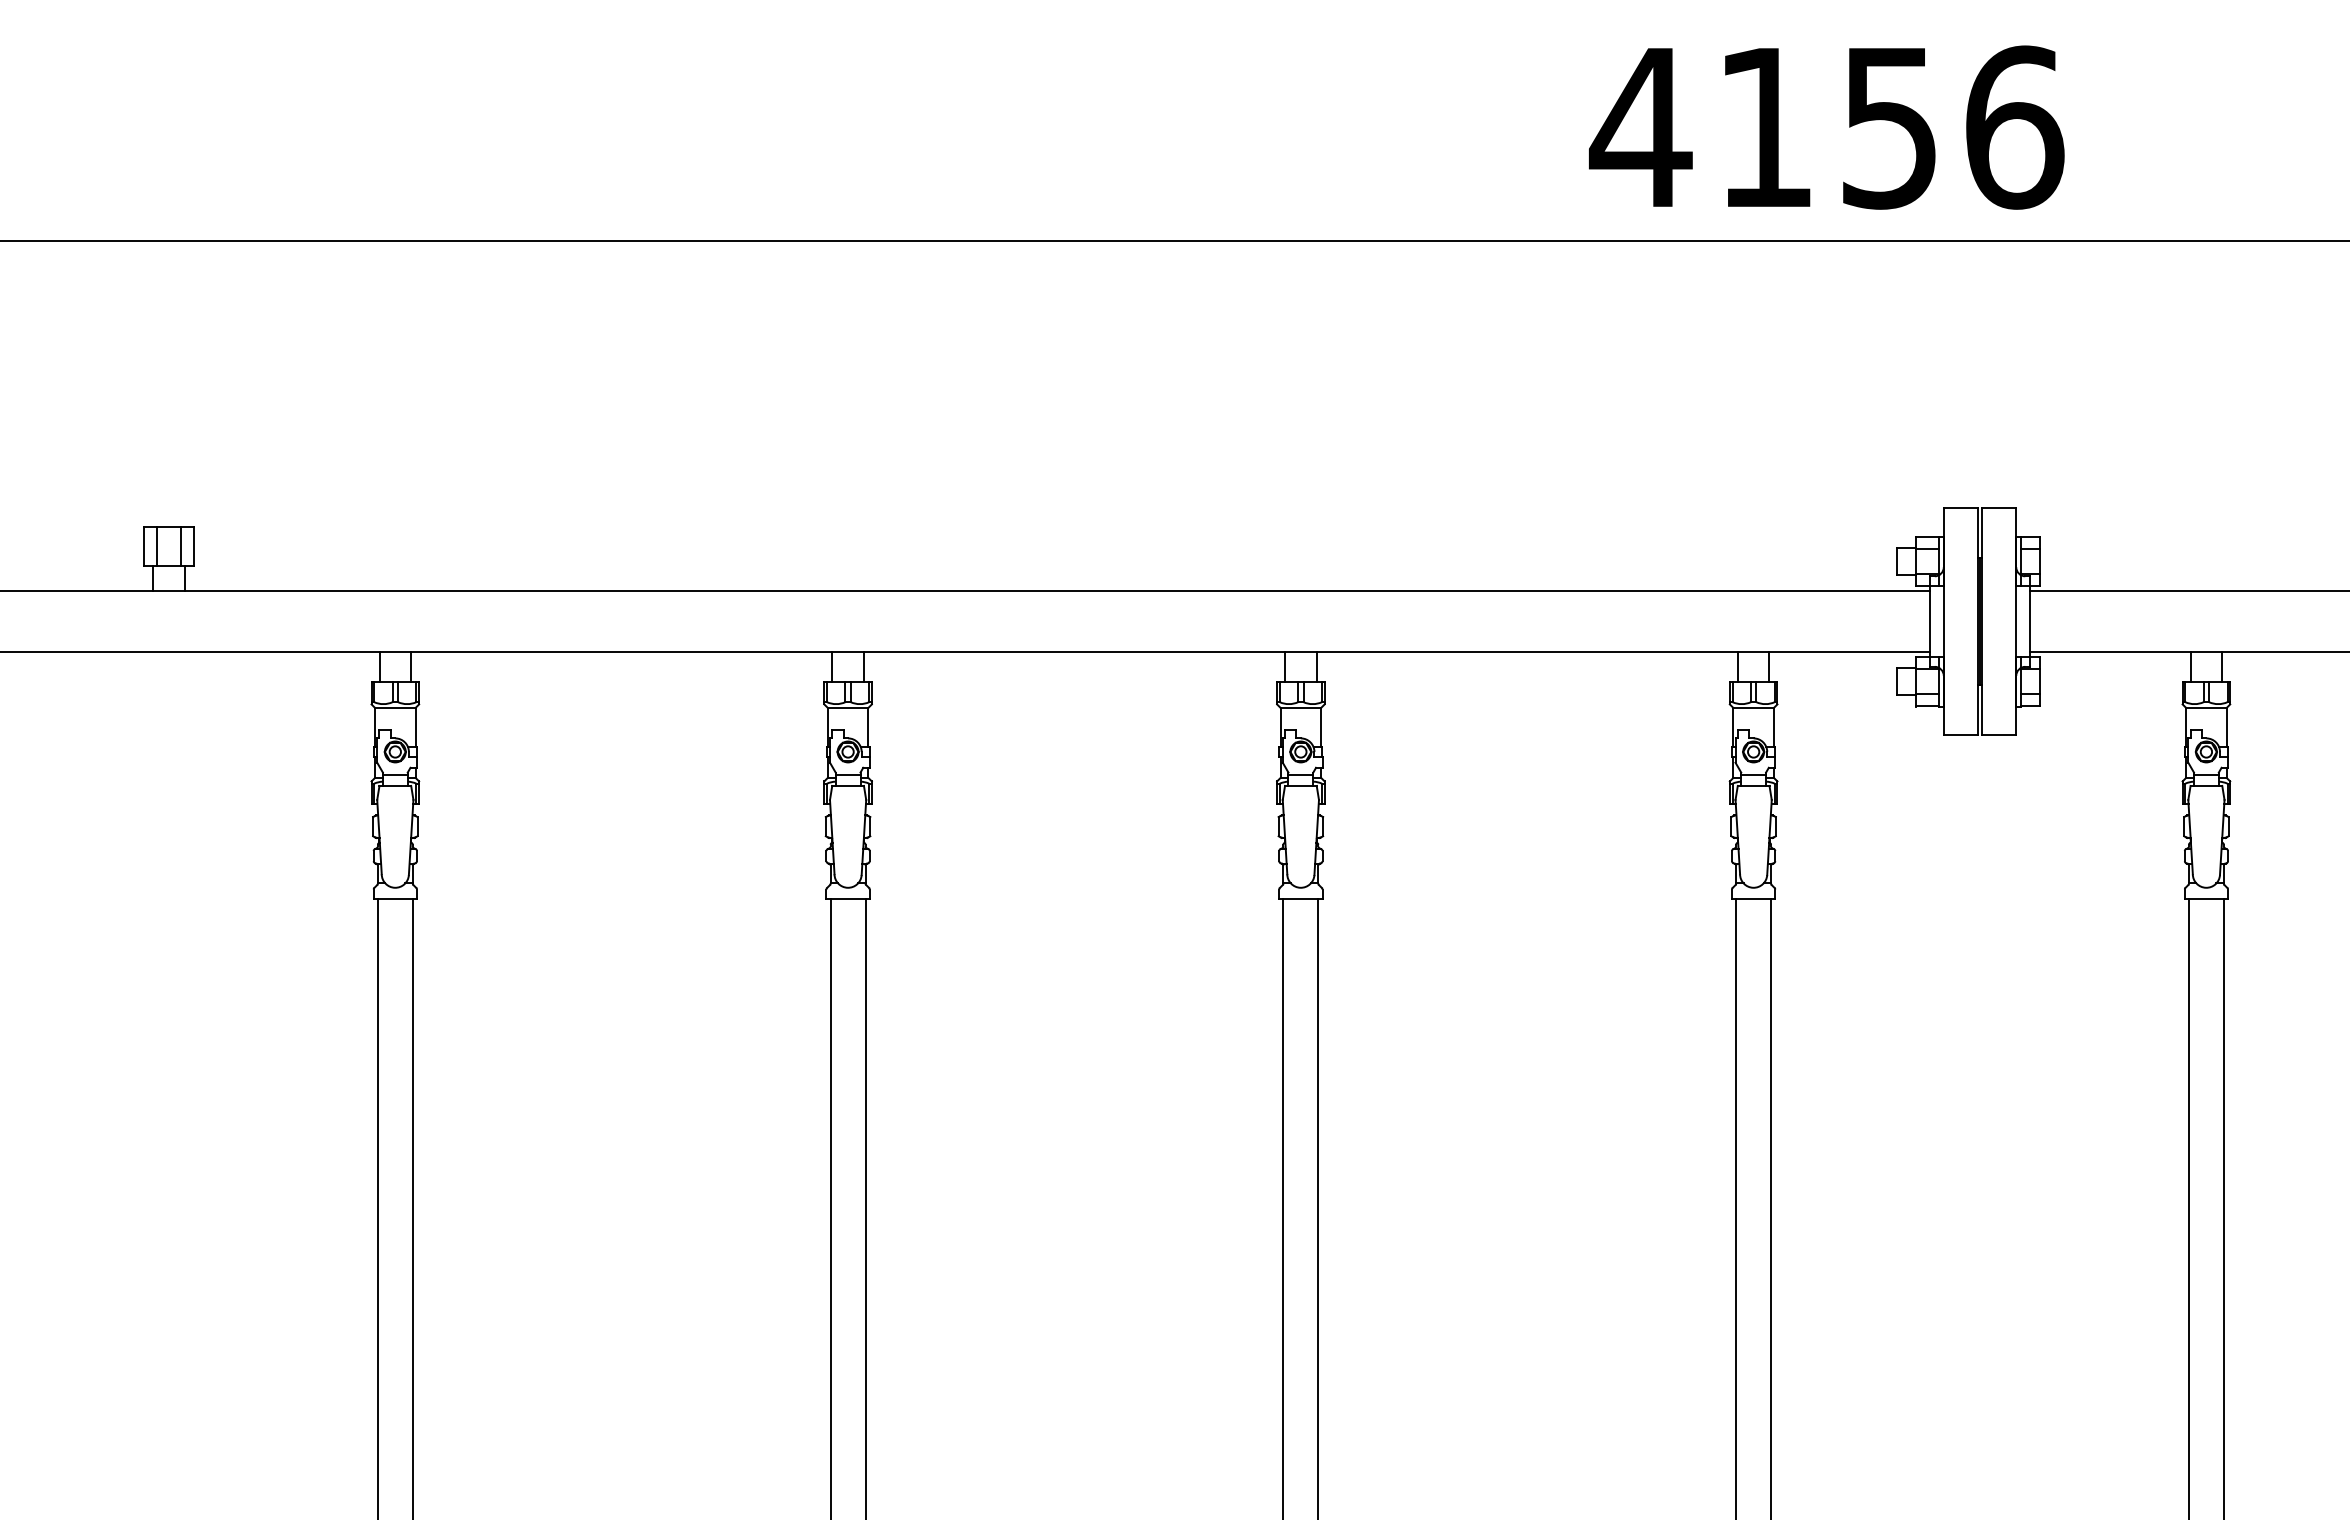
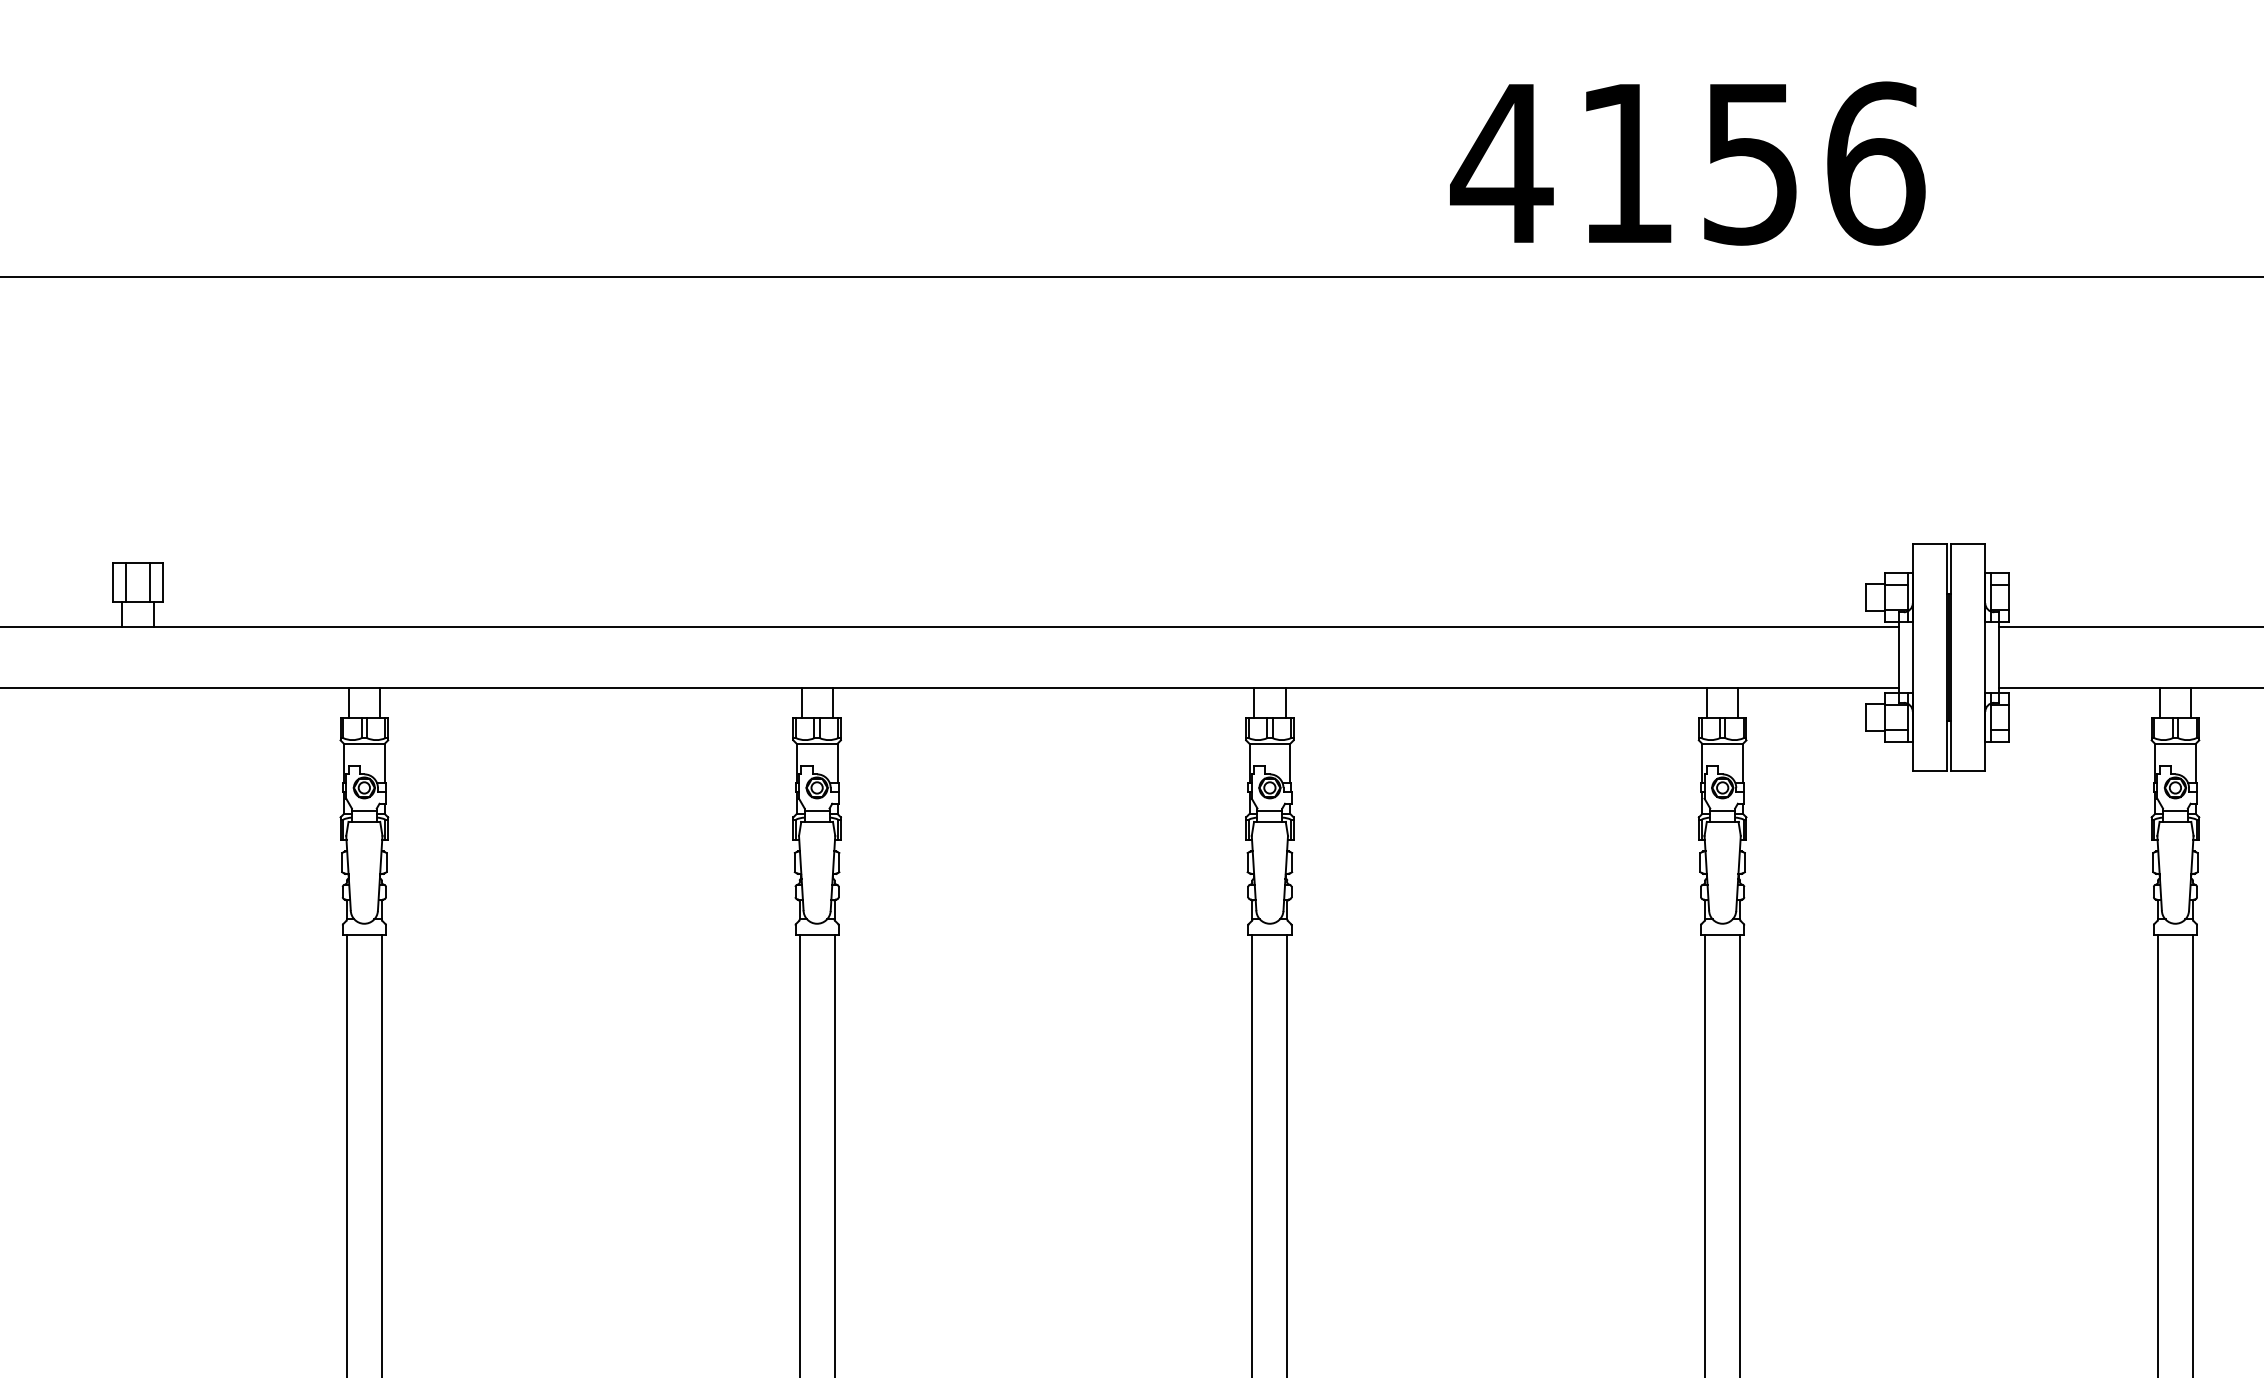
text: (1826, 127) -> (1687, 163), moved

